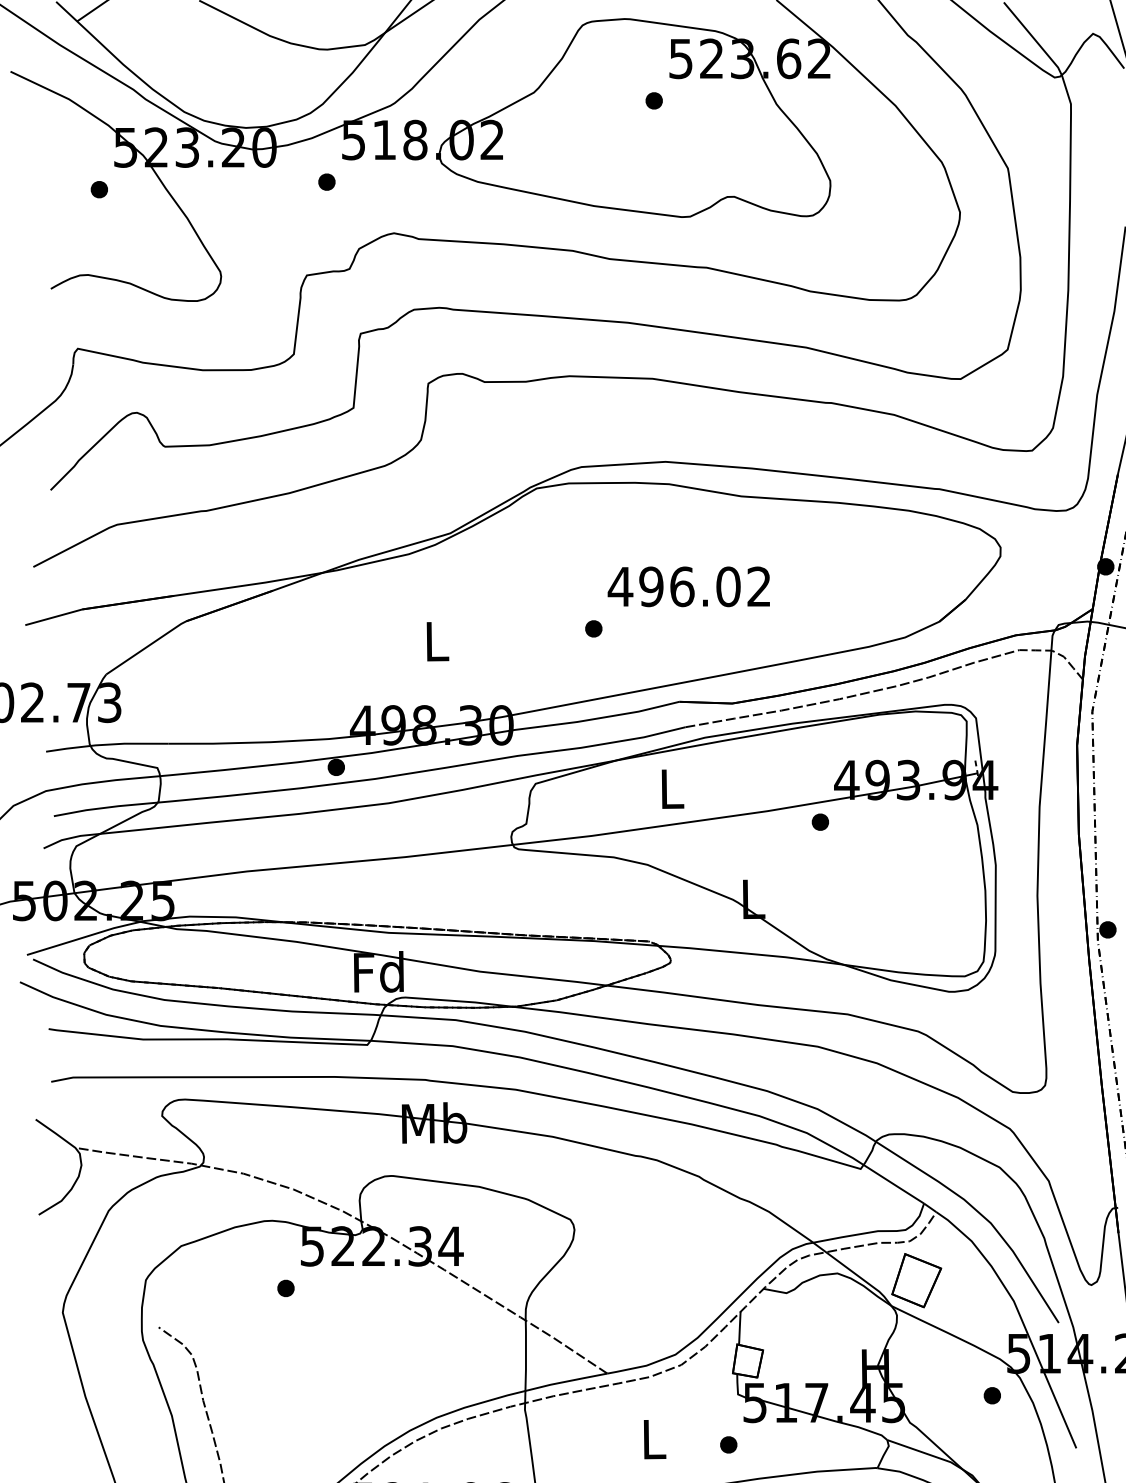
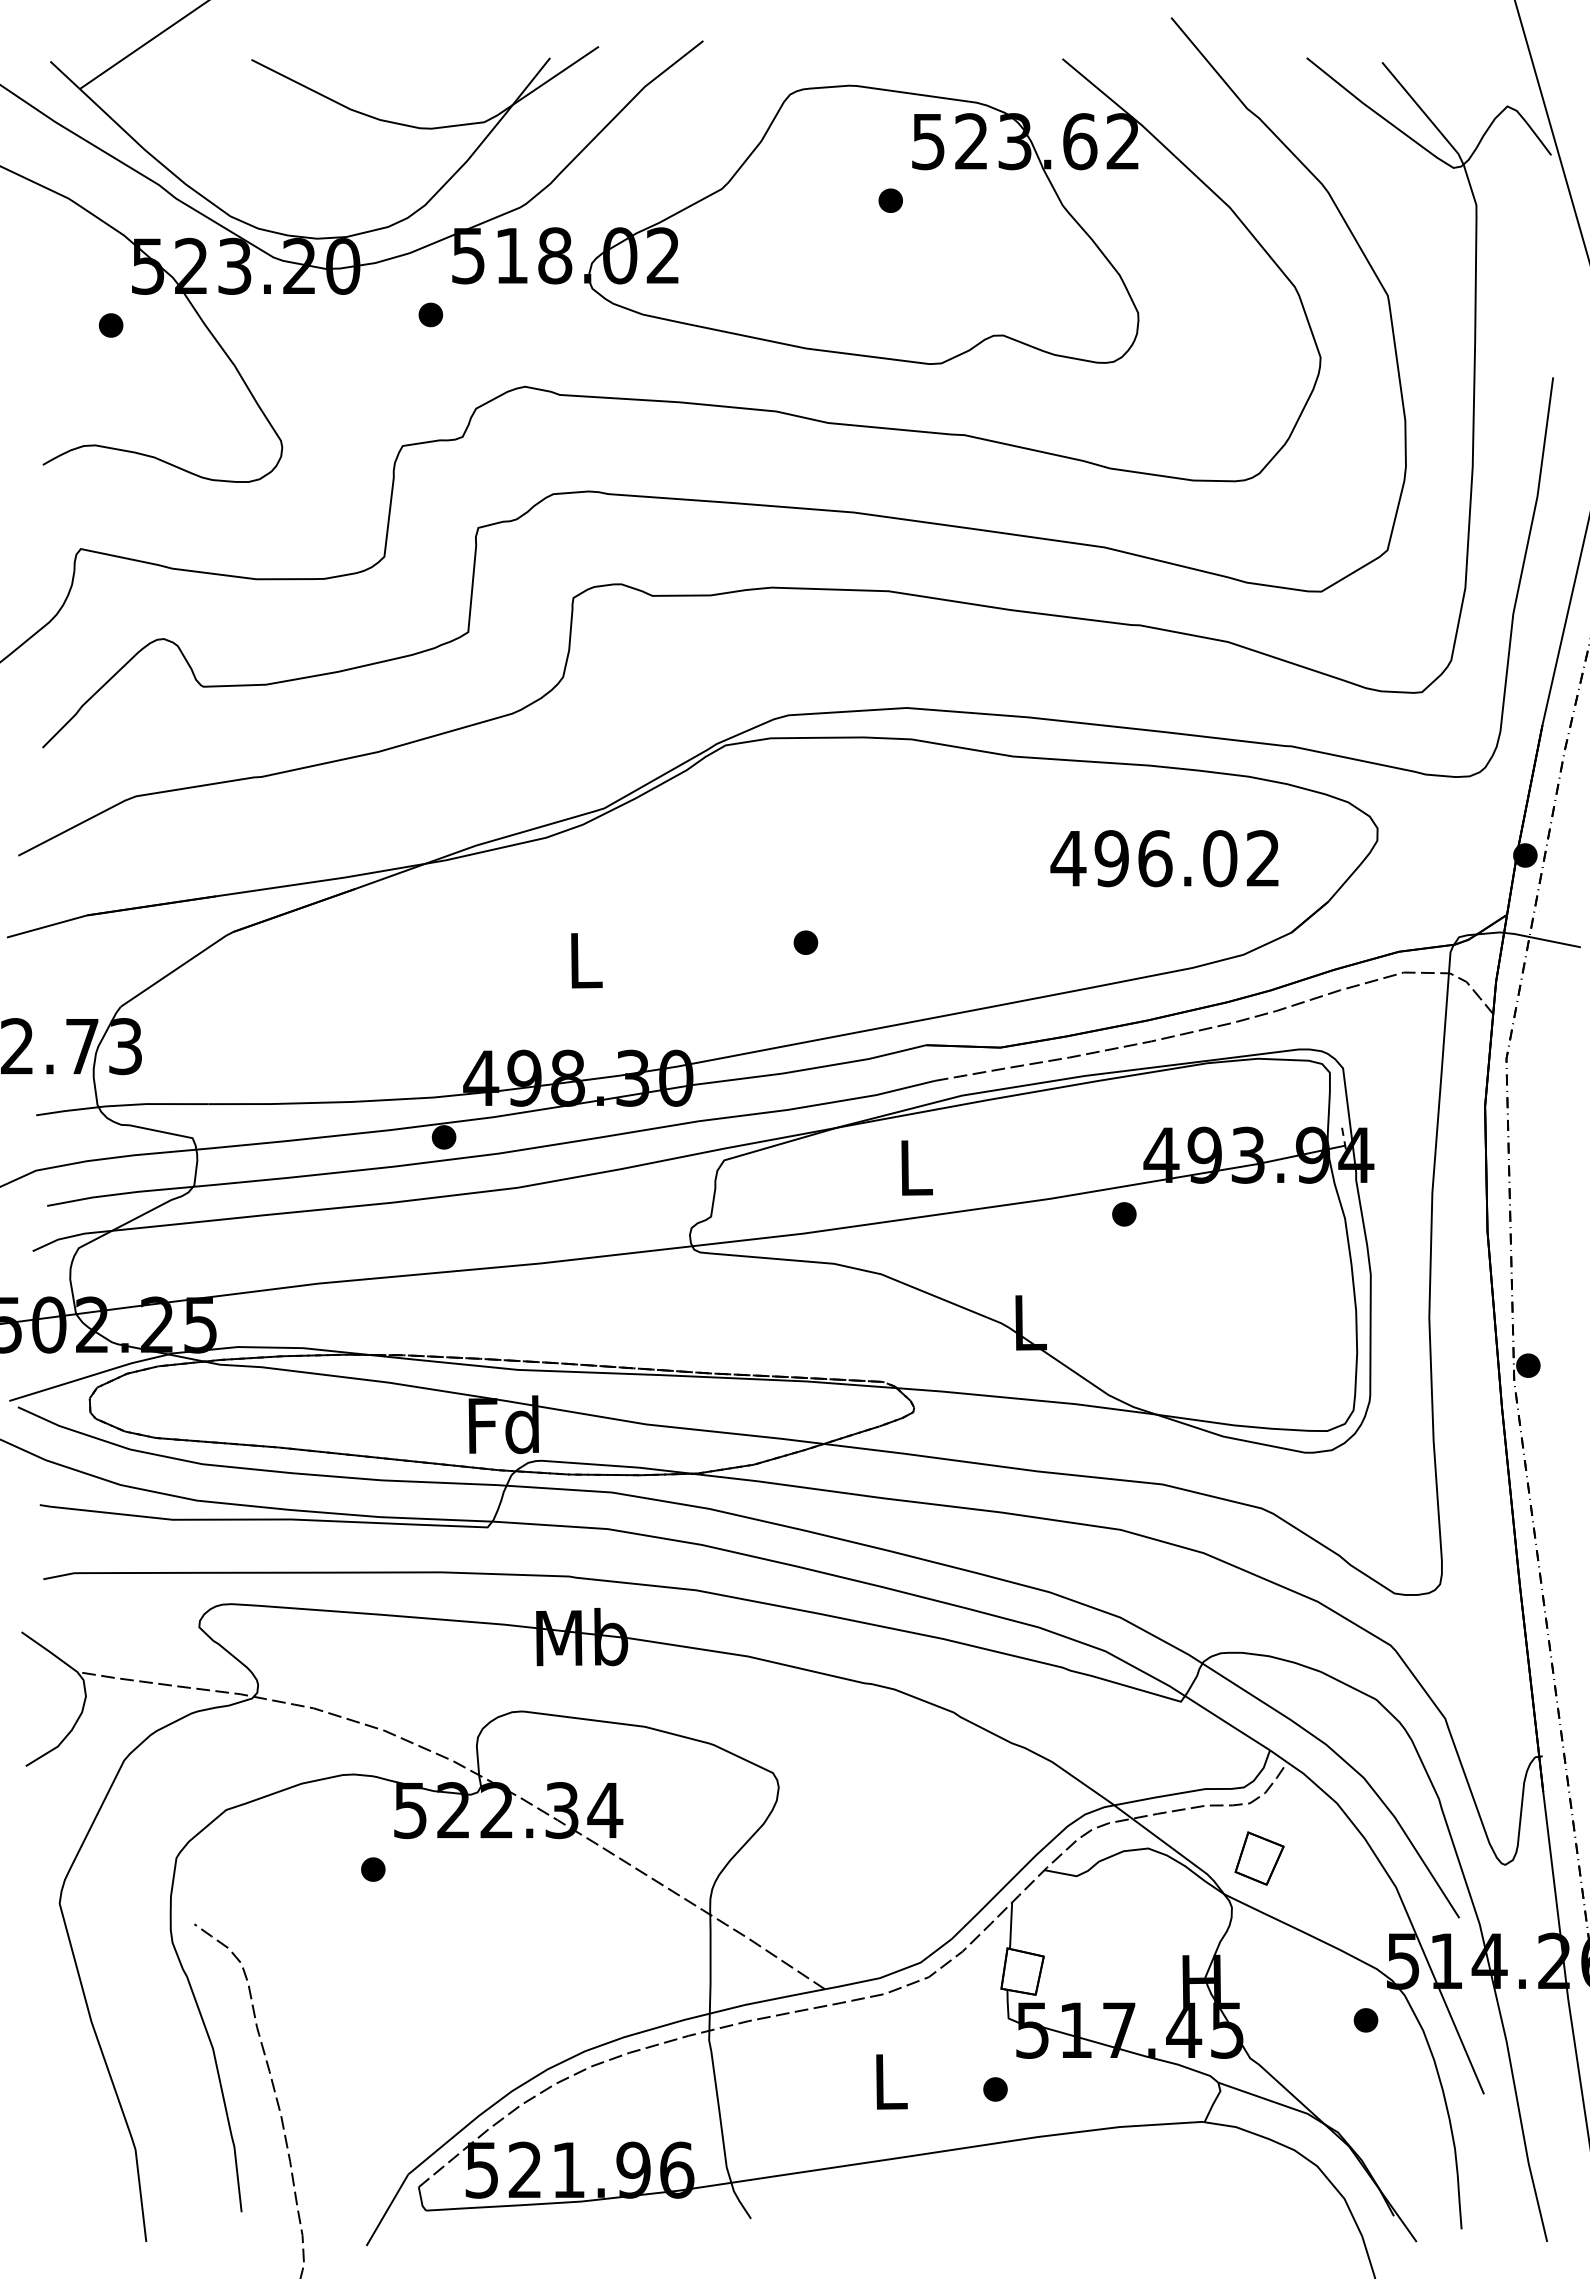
text: (688, 586) -> (1164, 858), moved
part: (916, 1280) -> (1259, 1858), size x0.7

